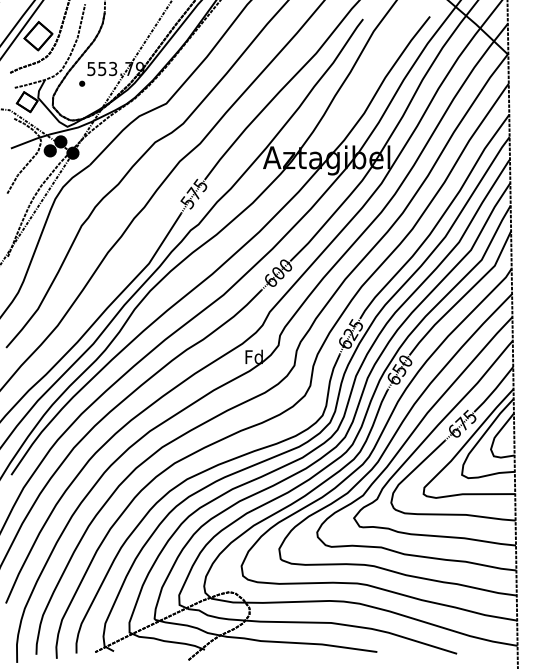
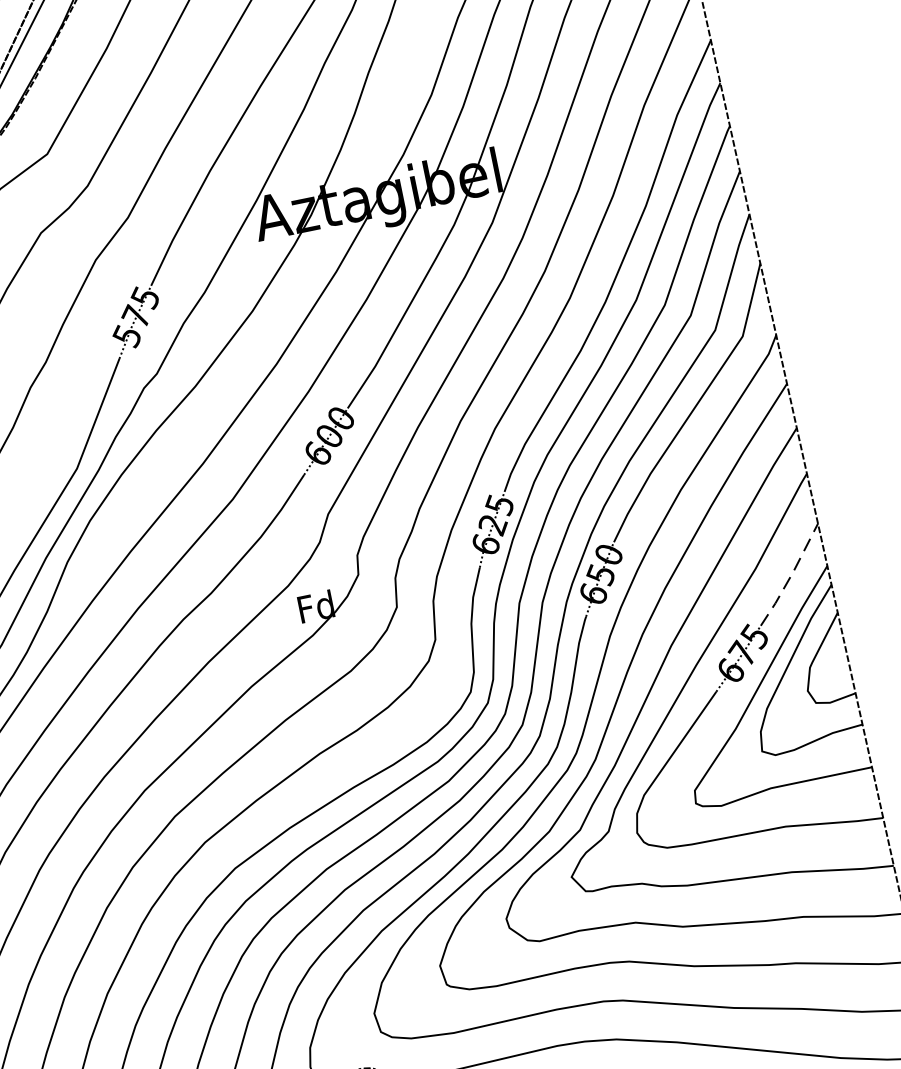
line: (494, 390) -> (791, 576), solid -> dashed

